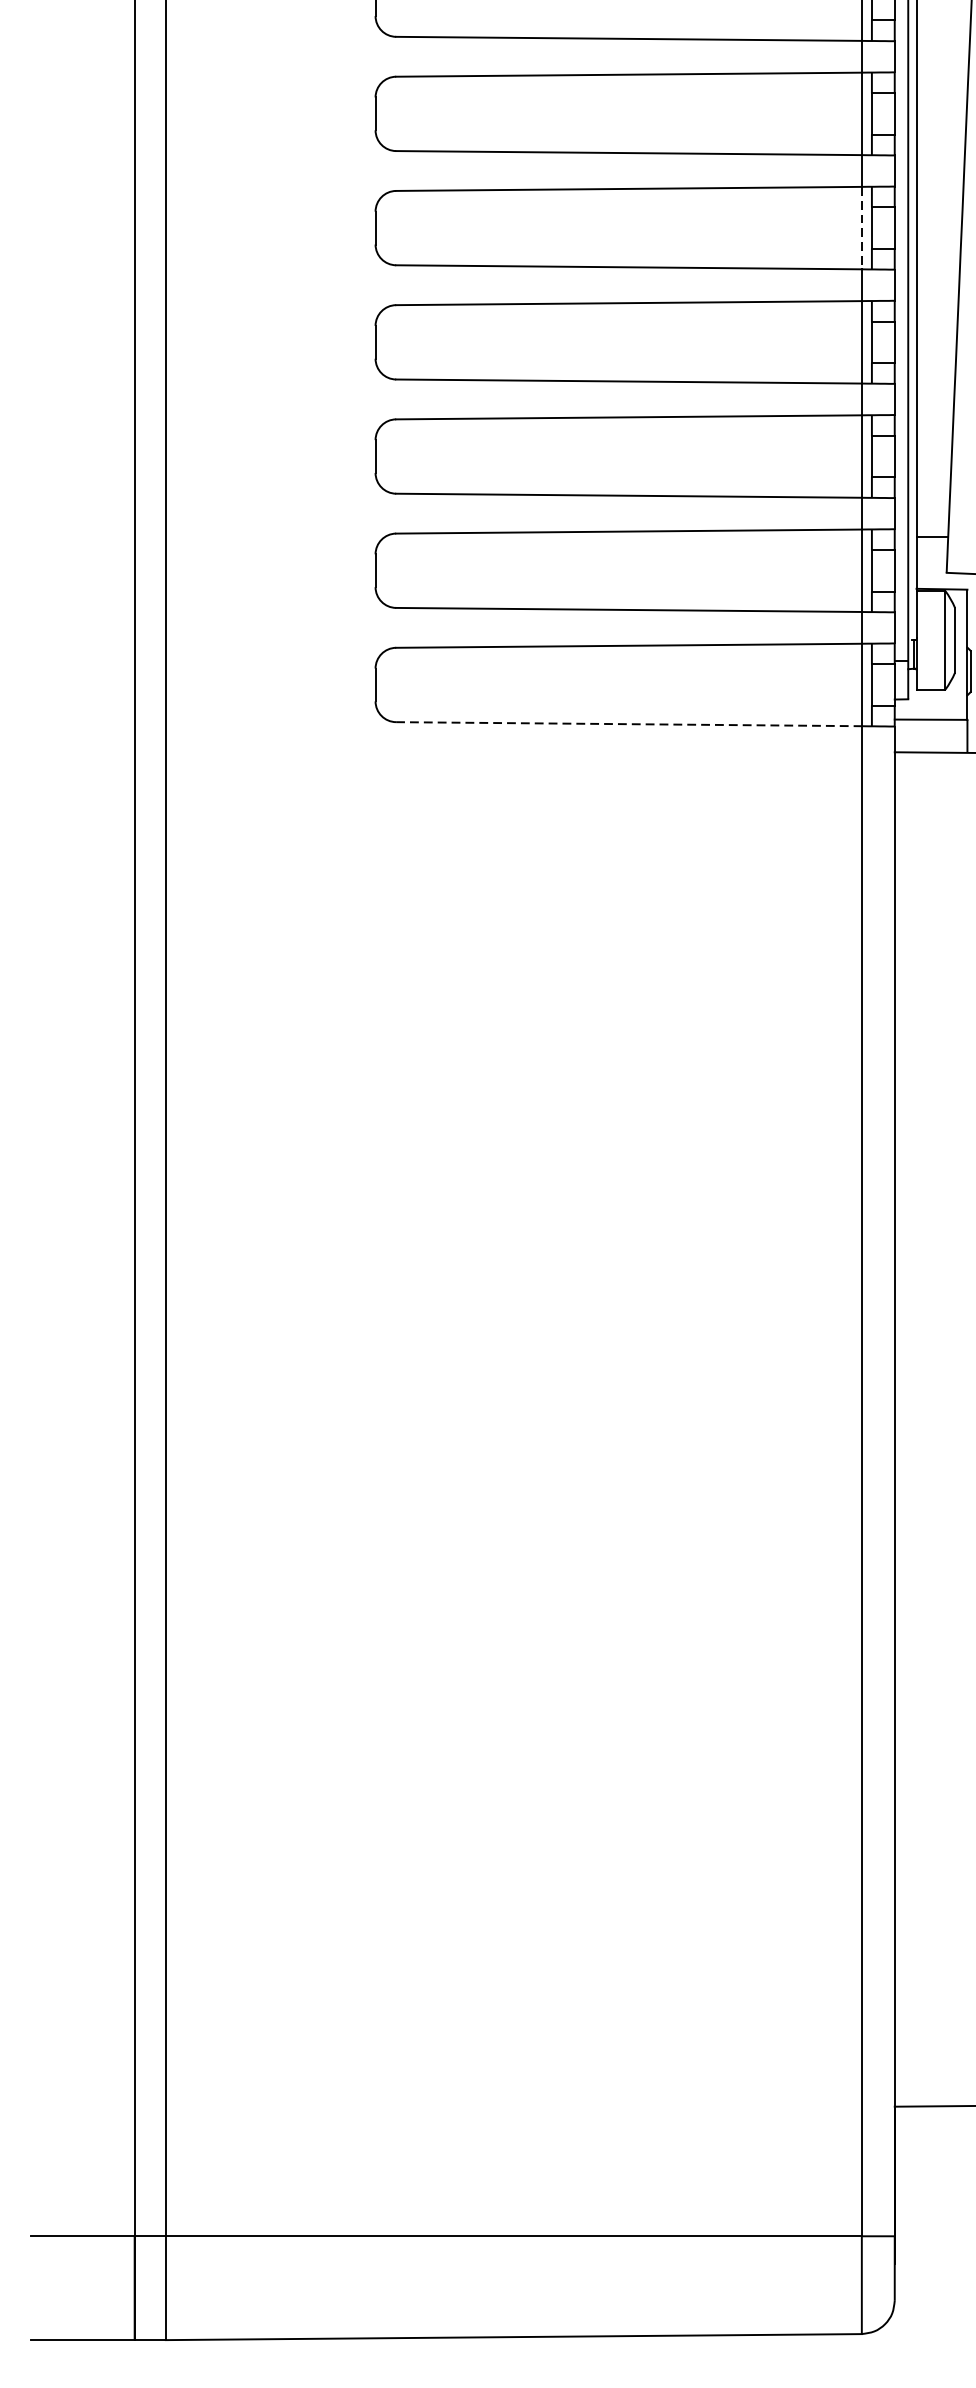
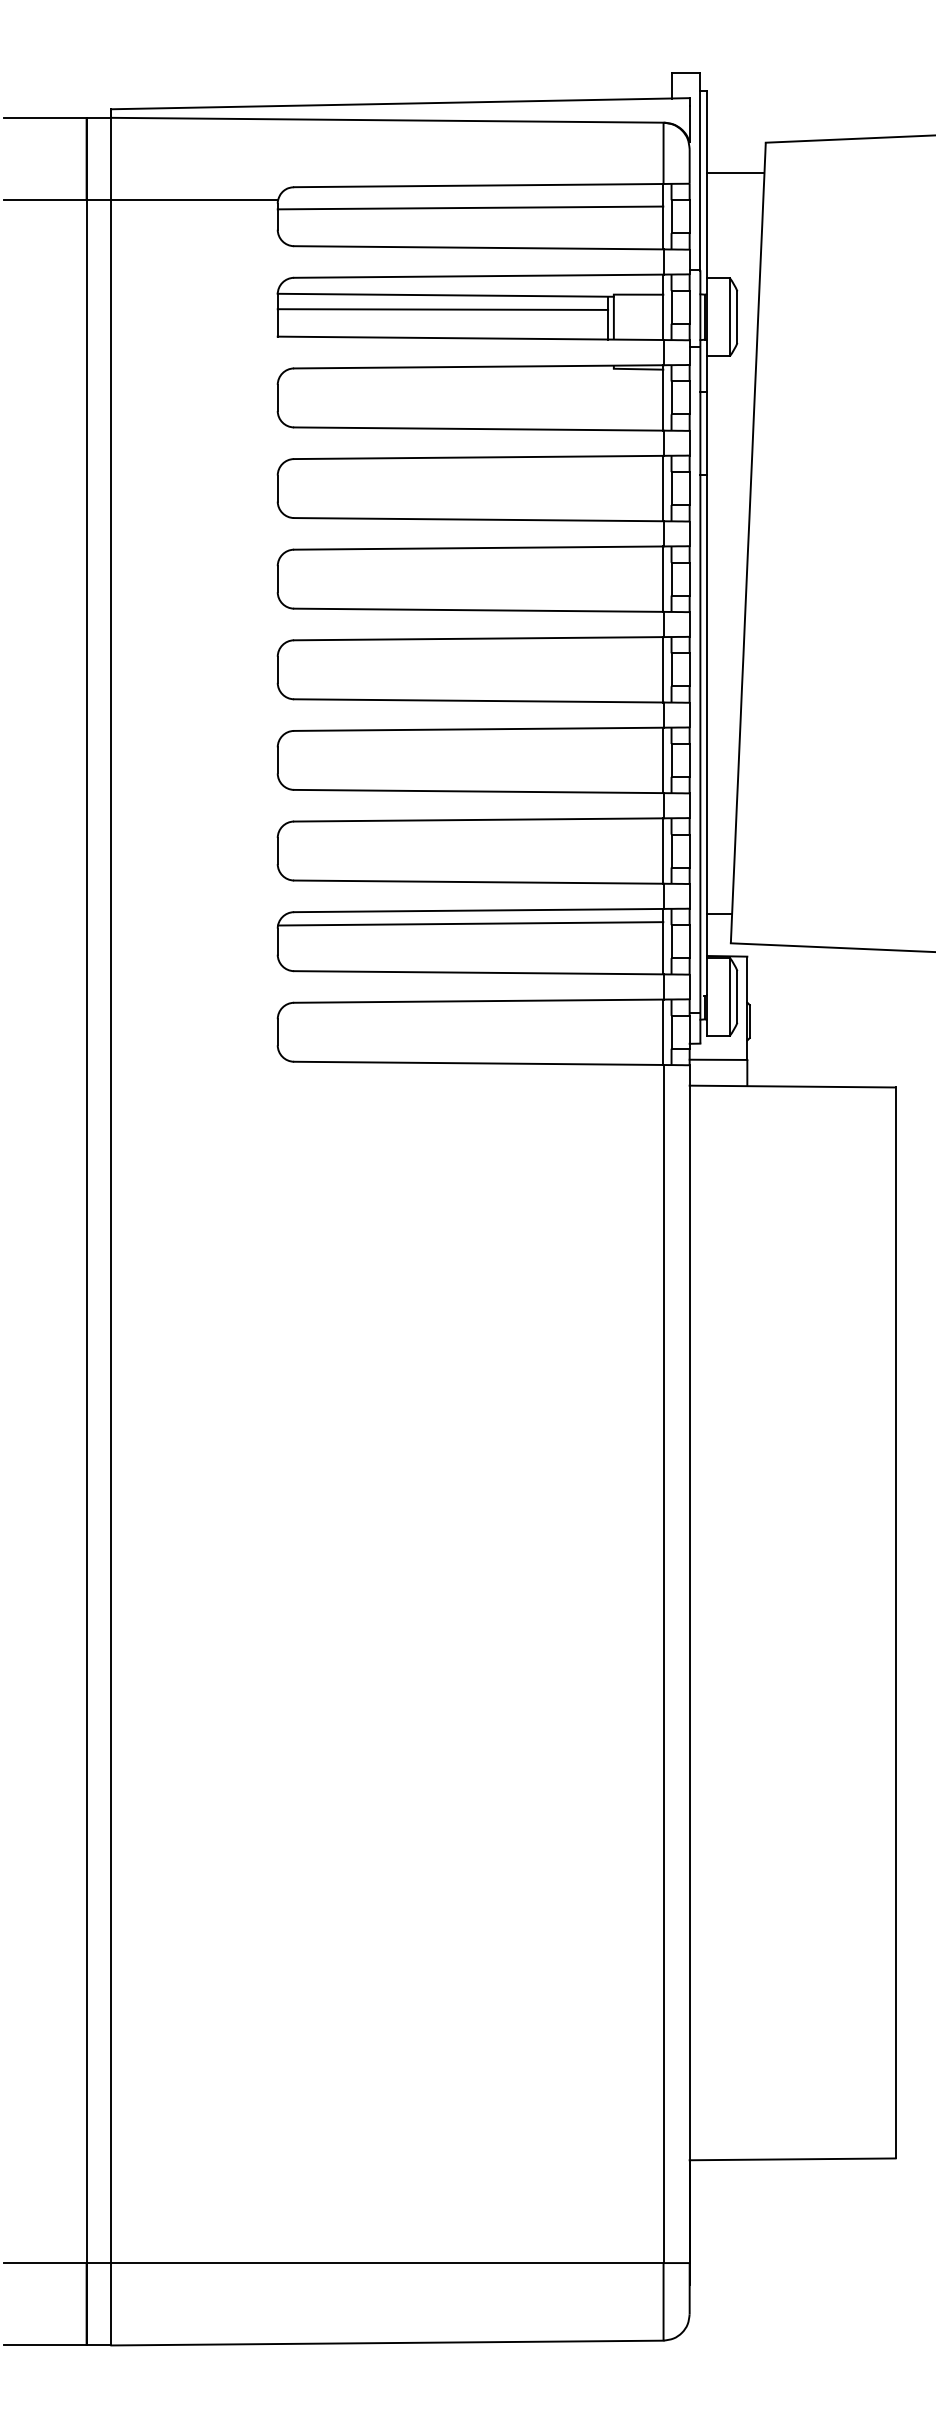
line: (861, 227) -> (663, 669), dashed -> solid
line: (618, 547) -> (470, 923), added
line: (628, 724) -> (478, 1063), dashed -> solid

